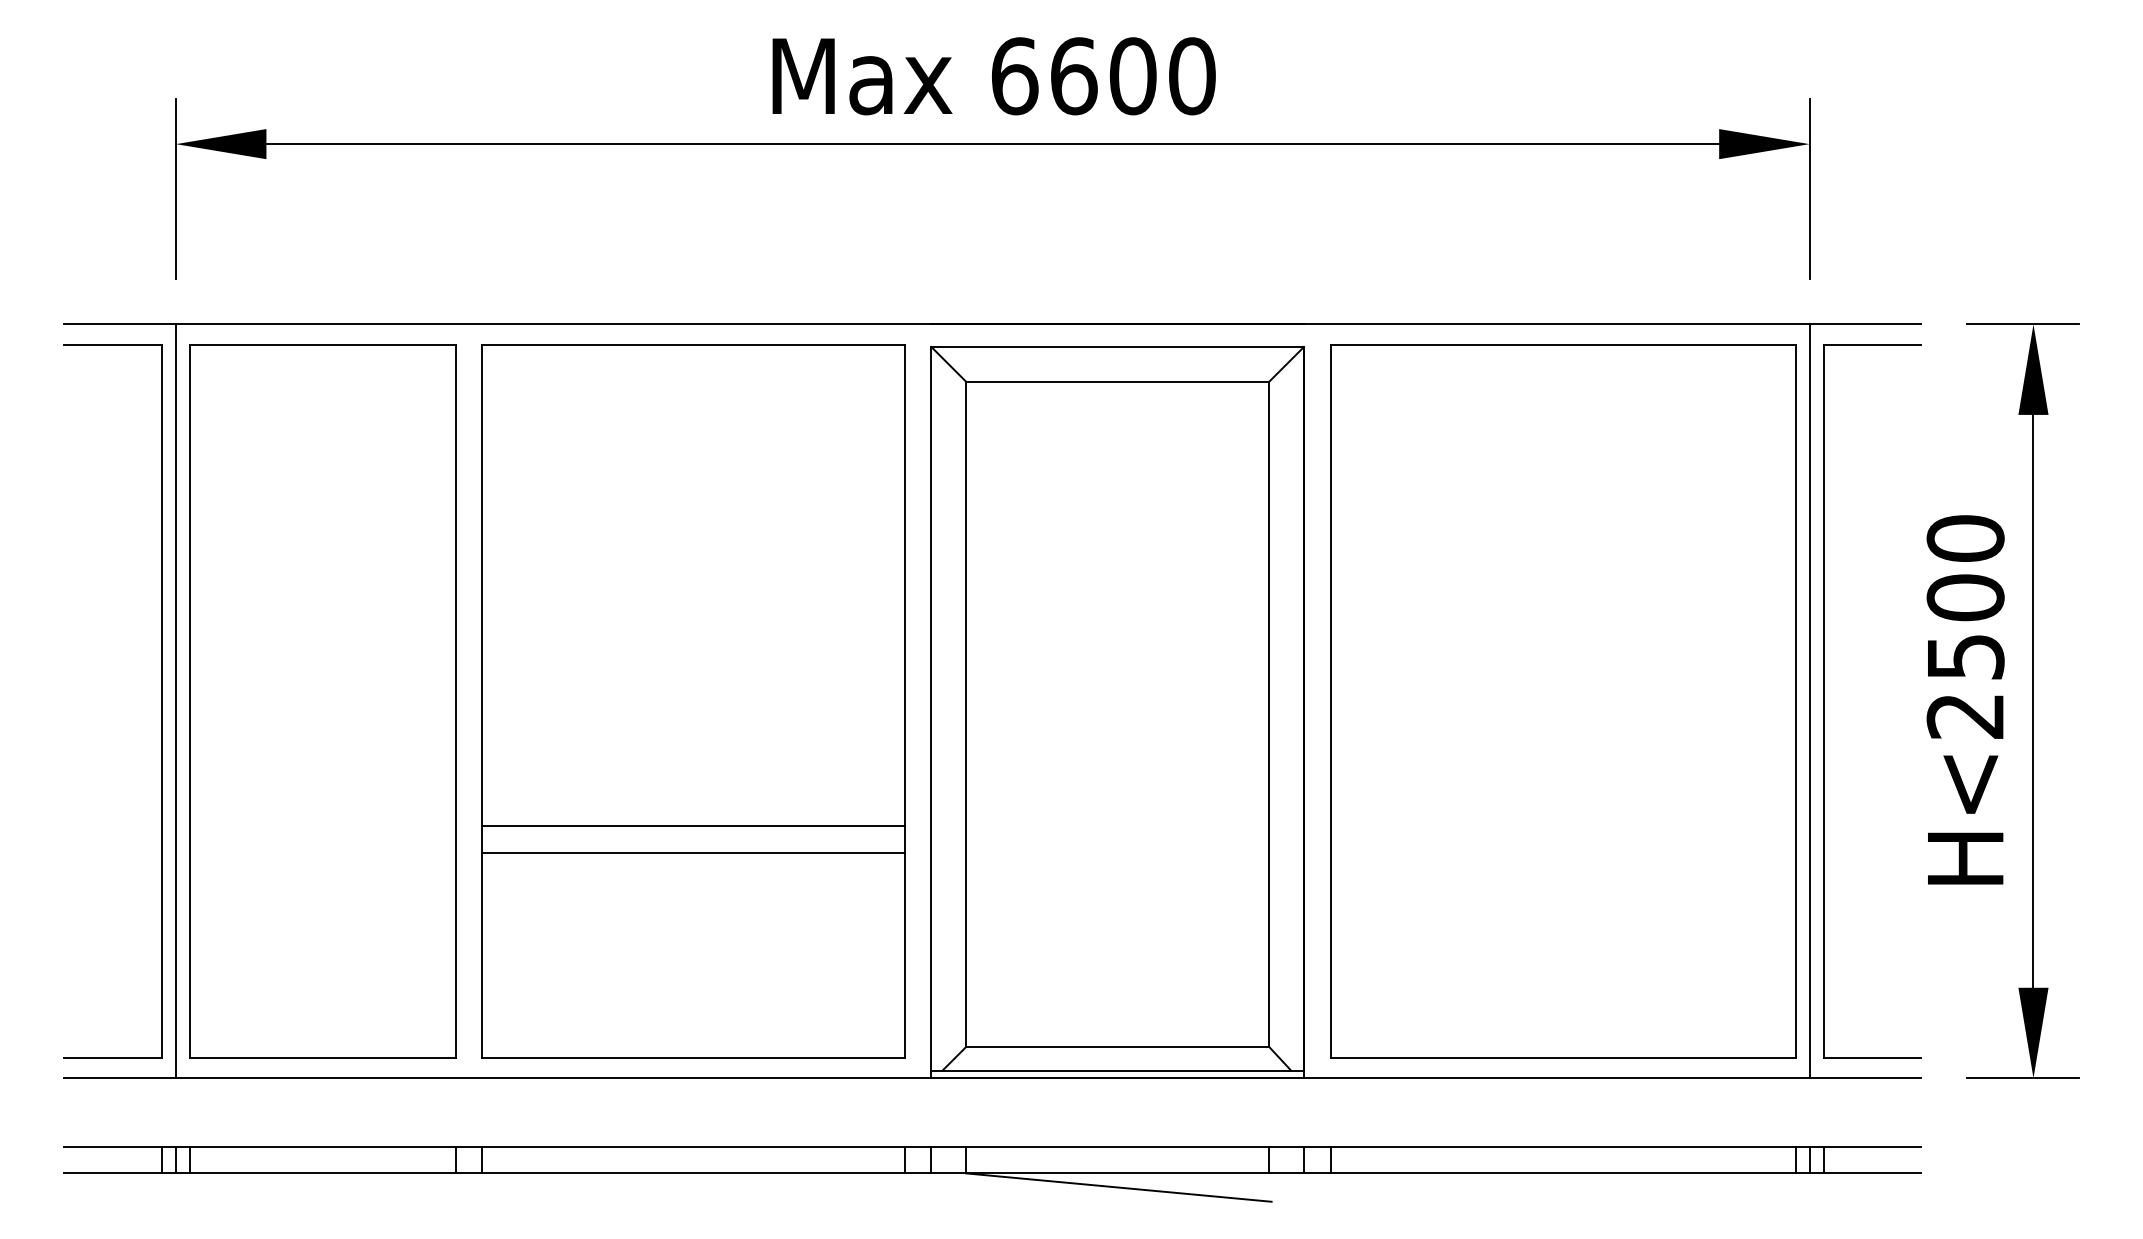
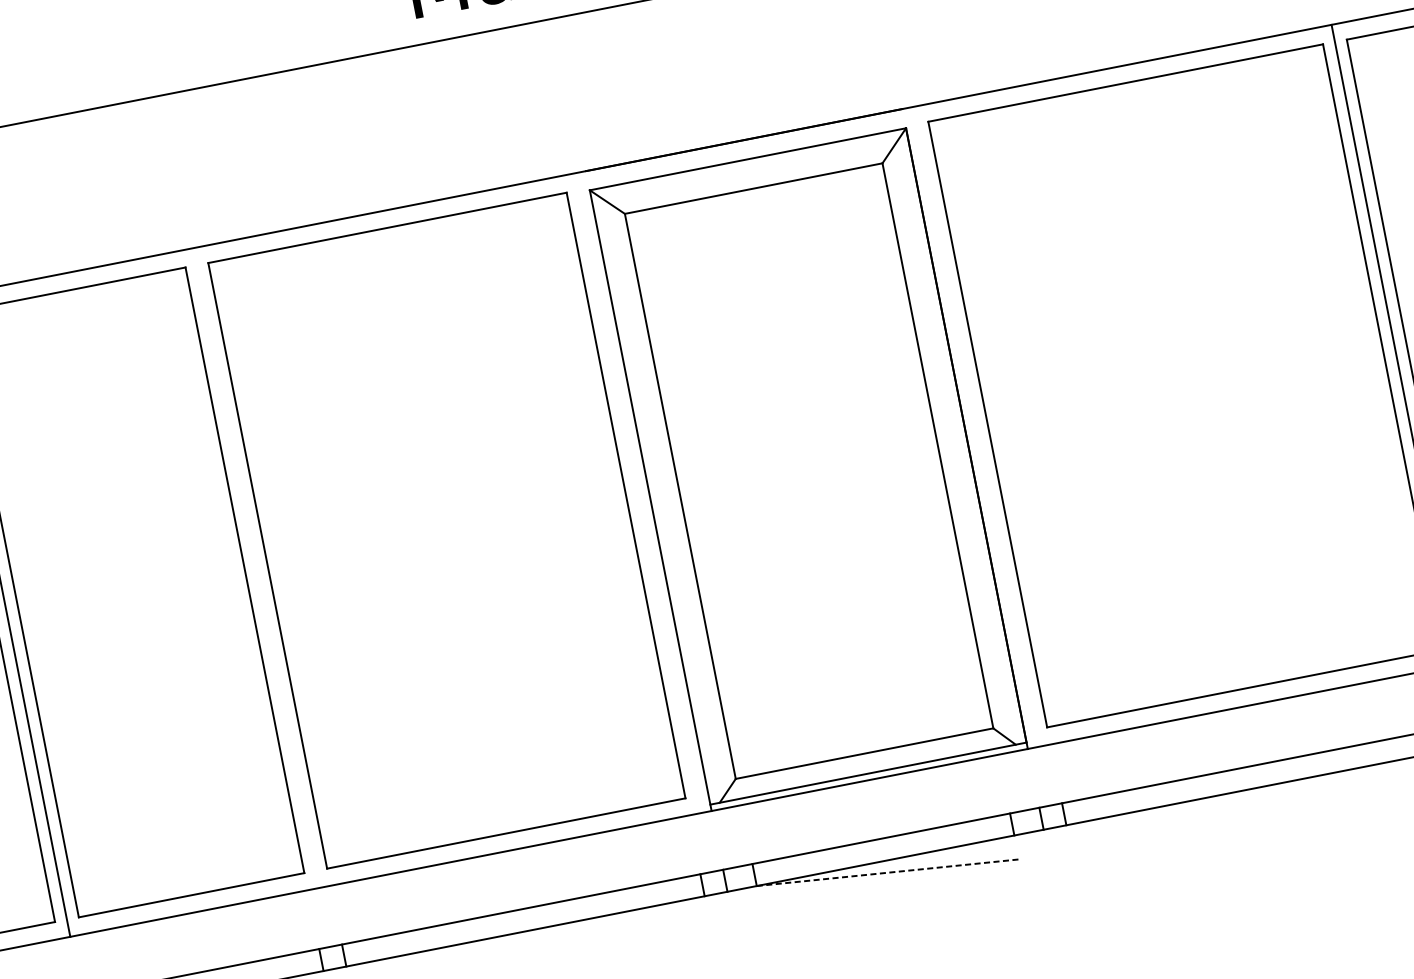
line: (693, 825) -> (467, 636), removed
line: (693, 852) -> (472, 659), removed
line: (1119, 1187) -> (889, 872), solid -> dashed

